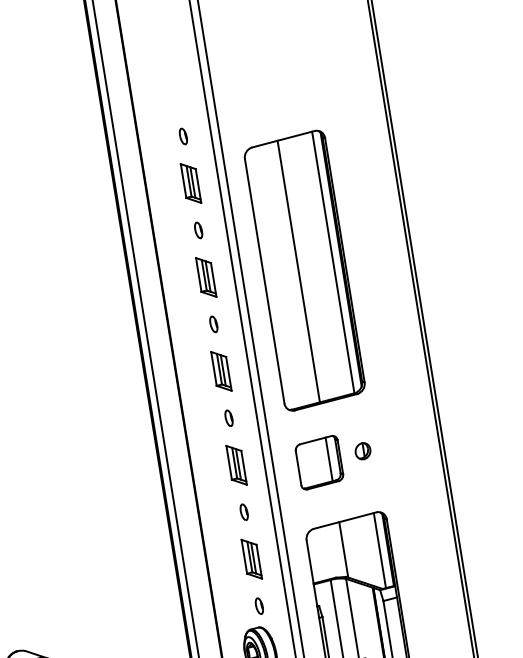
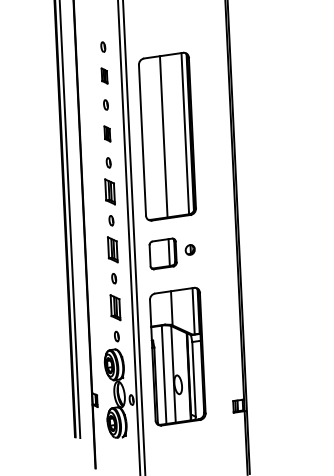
part: (190, 182) -> (104, 75), size x0.6
part: (206, 276) -> (107, 133), size x0.6

